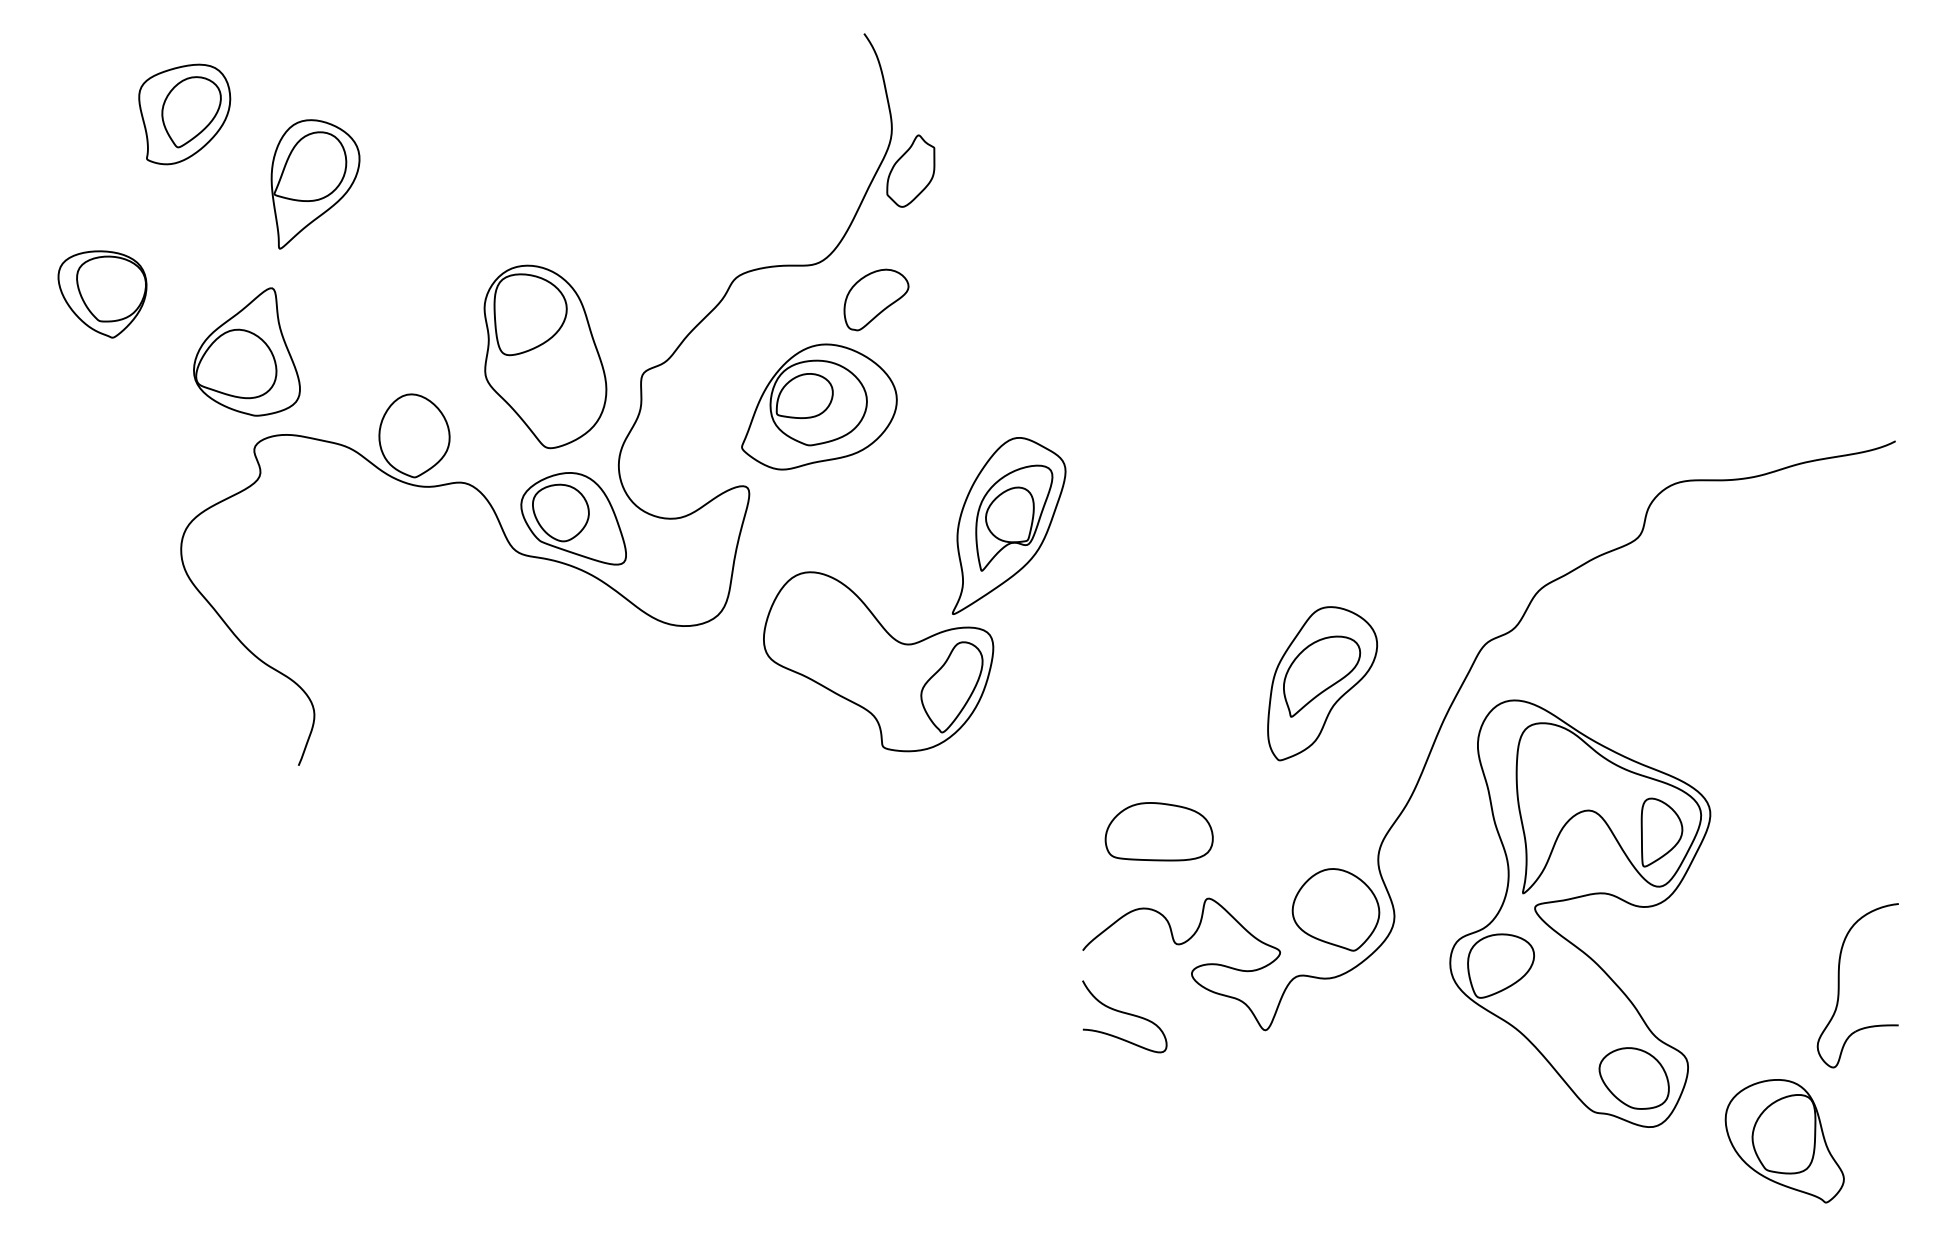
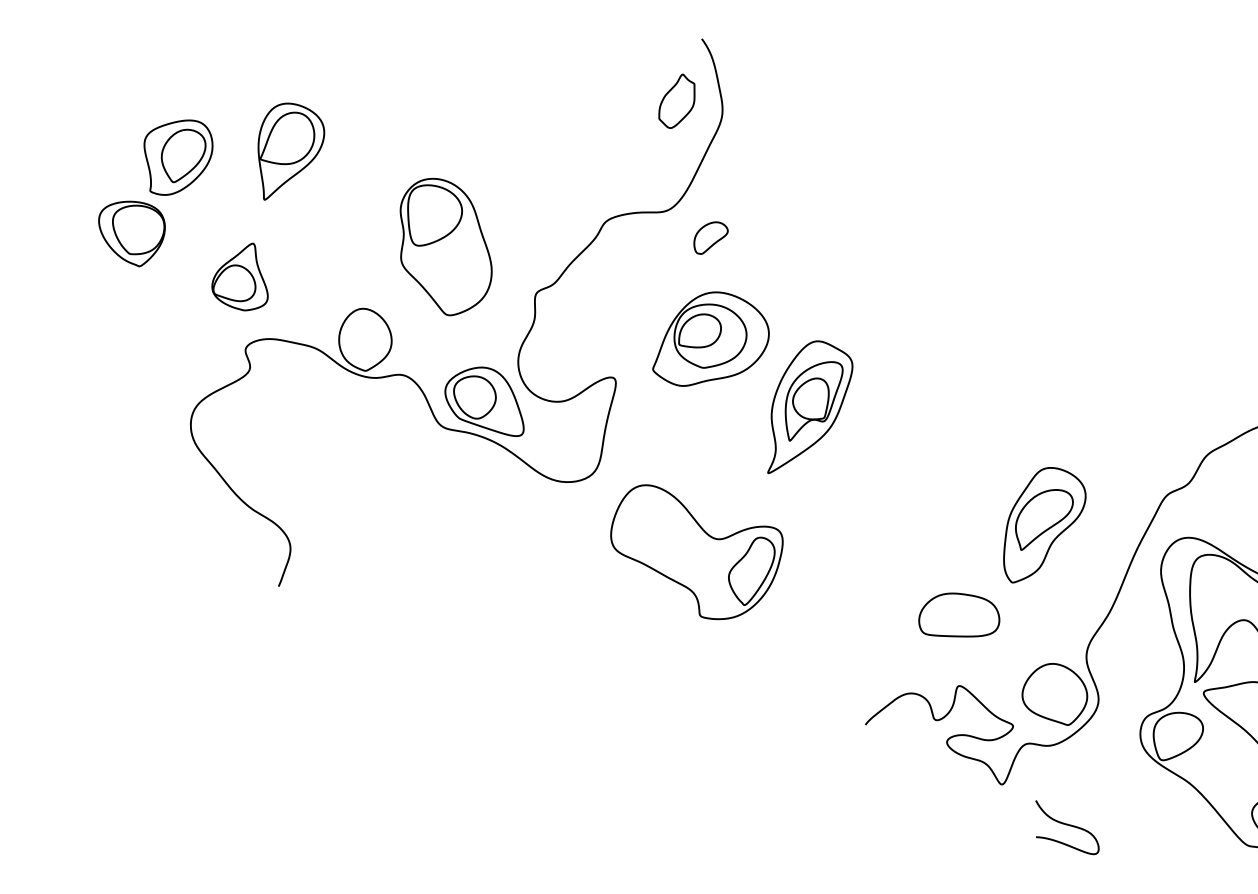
part: (184, 114) -> (178, 157), moved
part: (910, 170) -> (676, 100), moved
part: (876, 299) -> (711, 237), size x0.7
part: (246, 351) -> (239, 276), size x0.7
part: (545, 356) -> (446, 246), moved
part: (819, 406) -> (711, 338), moved
part: (878, 661) -> (696, 552), moved
part: (1158, 831) -> (958, 614), moved
curve: (1126, 1014) -> (1068, 825), moved

